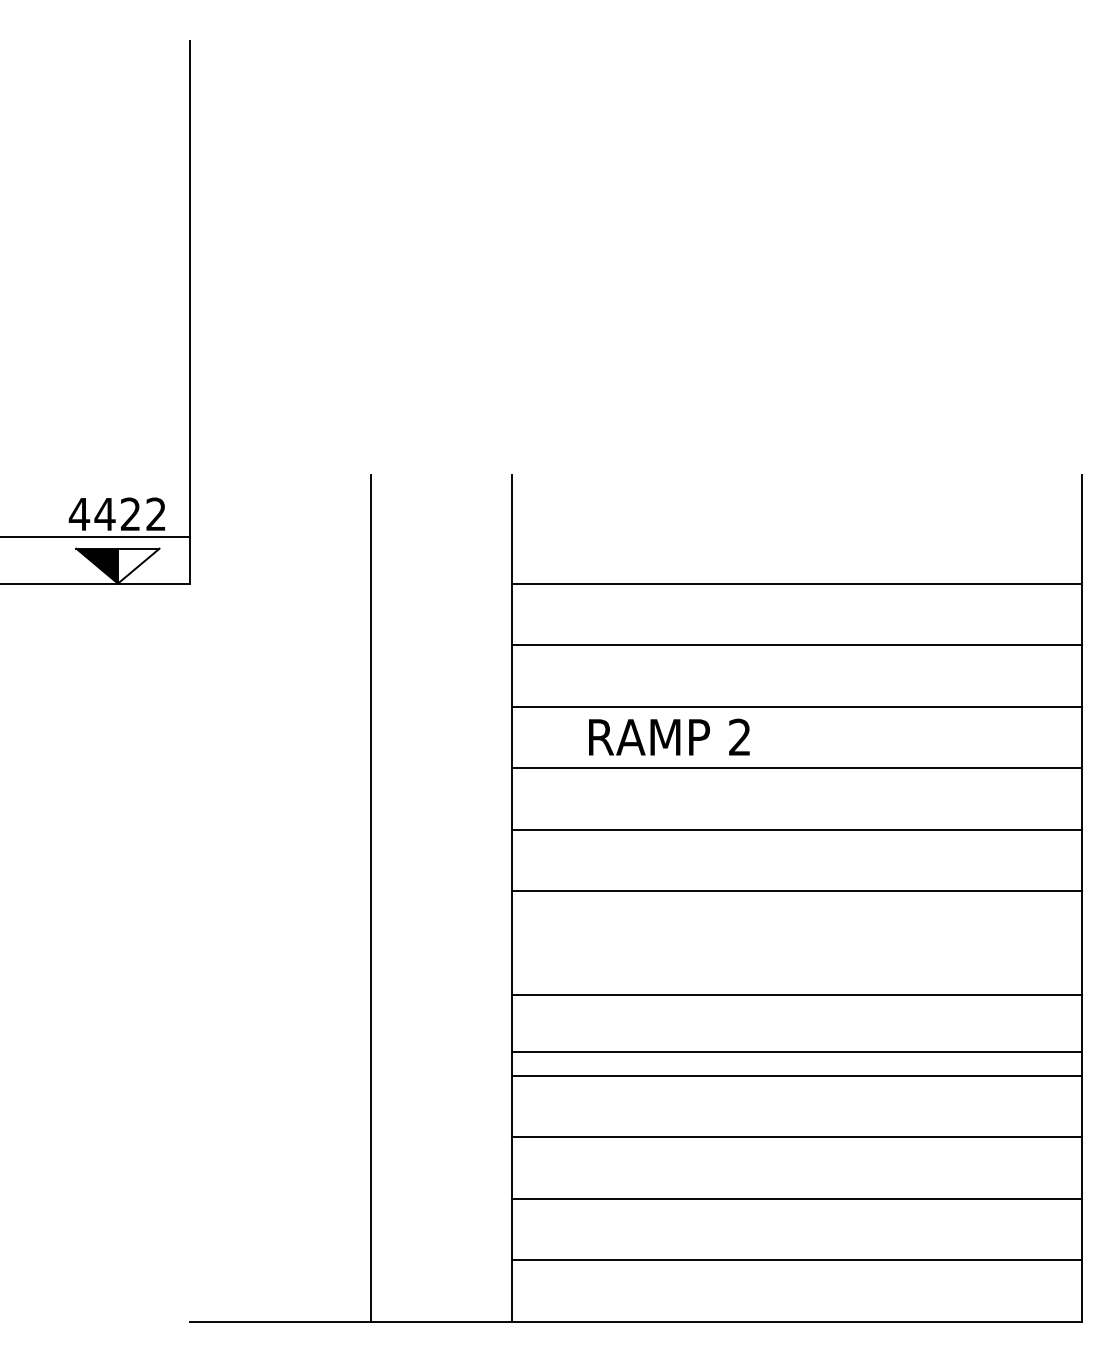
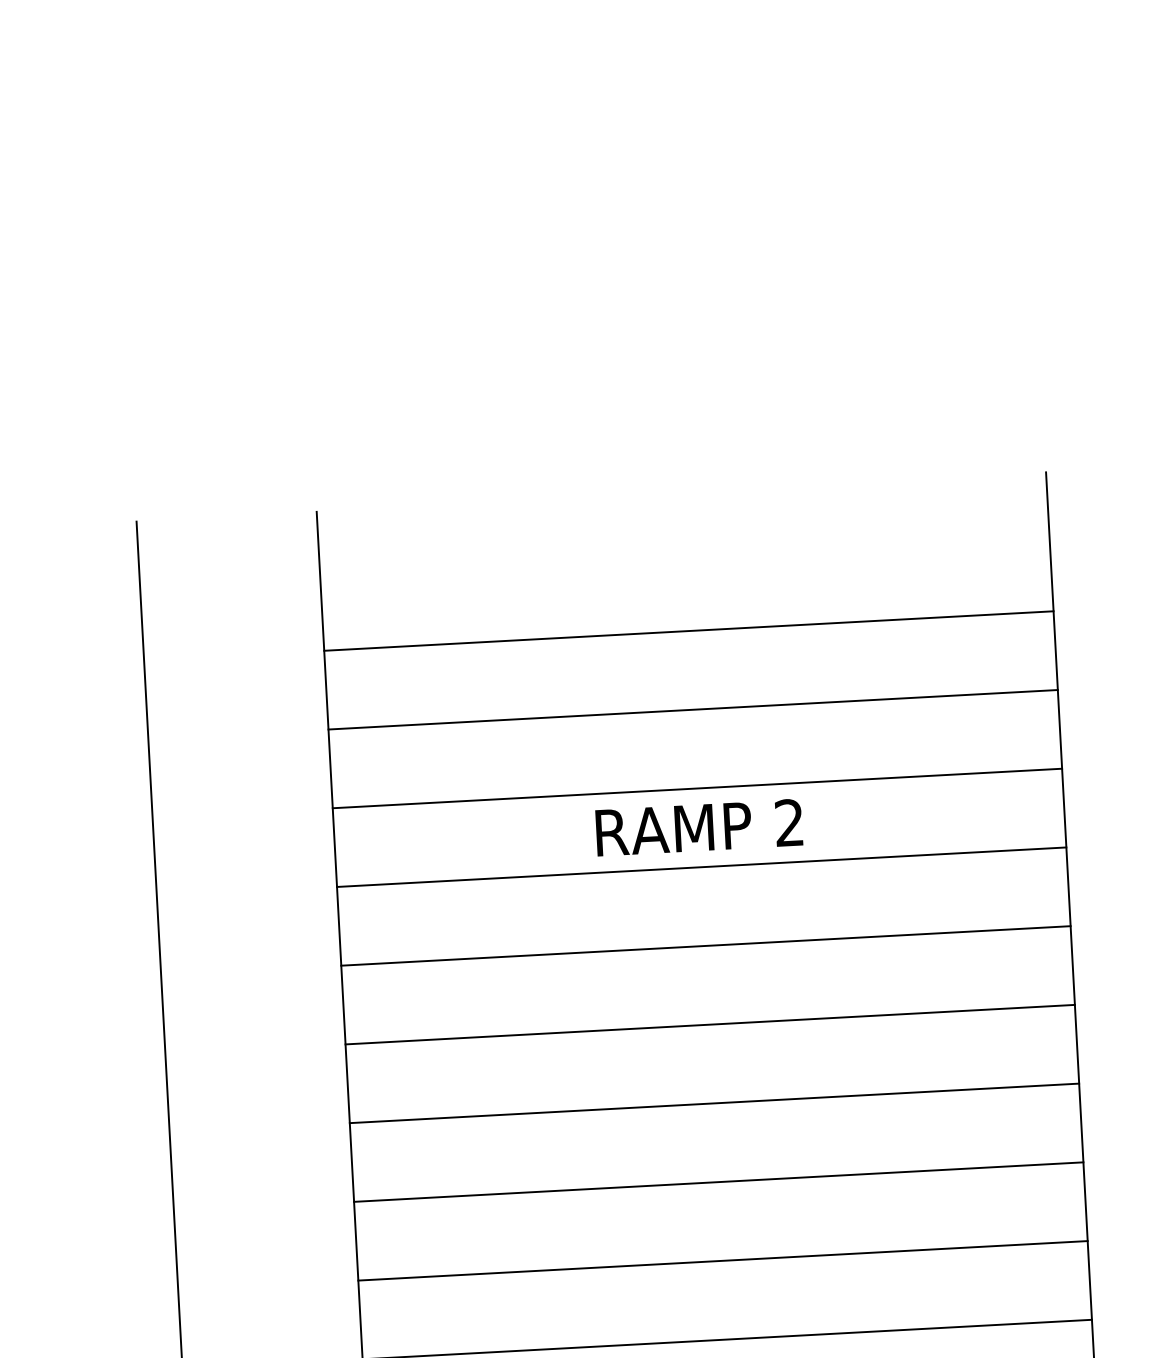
text: (669, 736) -> (699, 826), moved
line: (796, 994) -> (714, 1103), moved
line: (796, 1052) -> (718, 1182), moved

